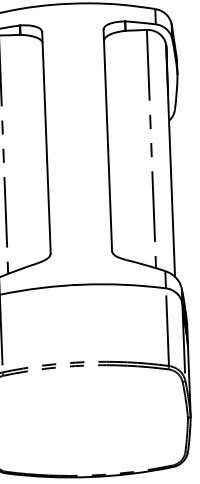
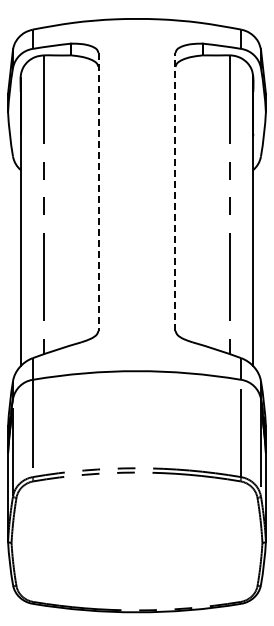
line: (107, 140) -> (175, 191), solid -> dashed
line: (46, 142) -> (98, 191), solid -> dashed

